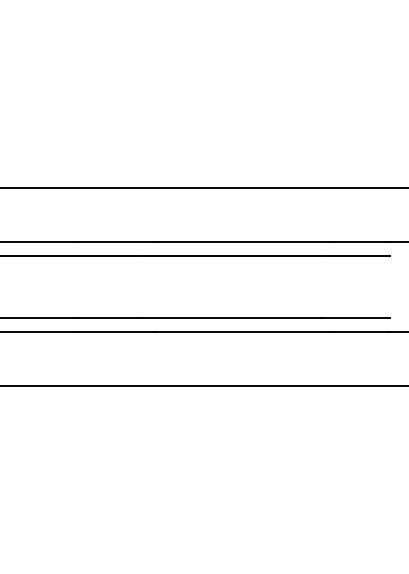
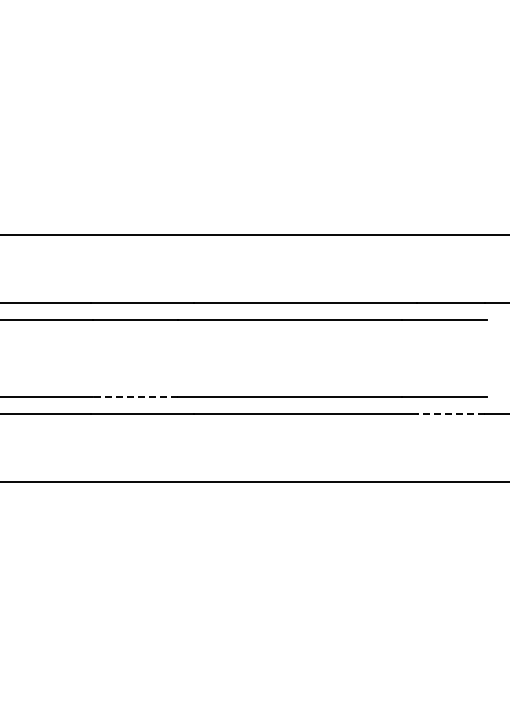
line: (108, 317) -> (135, 396), solid -> dashed
line: (361, 331) -> (450, 414), solid -> dashed

